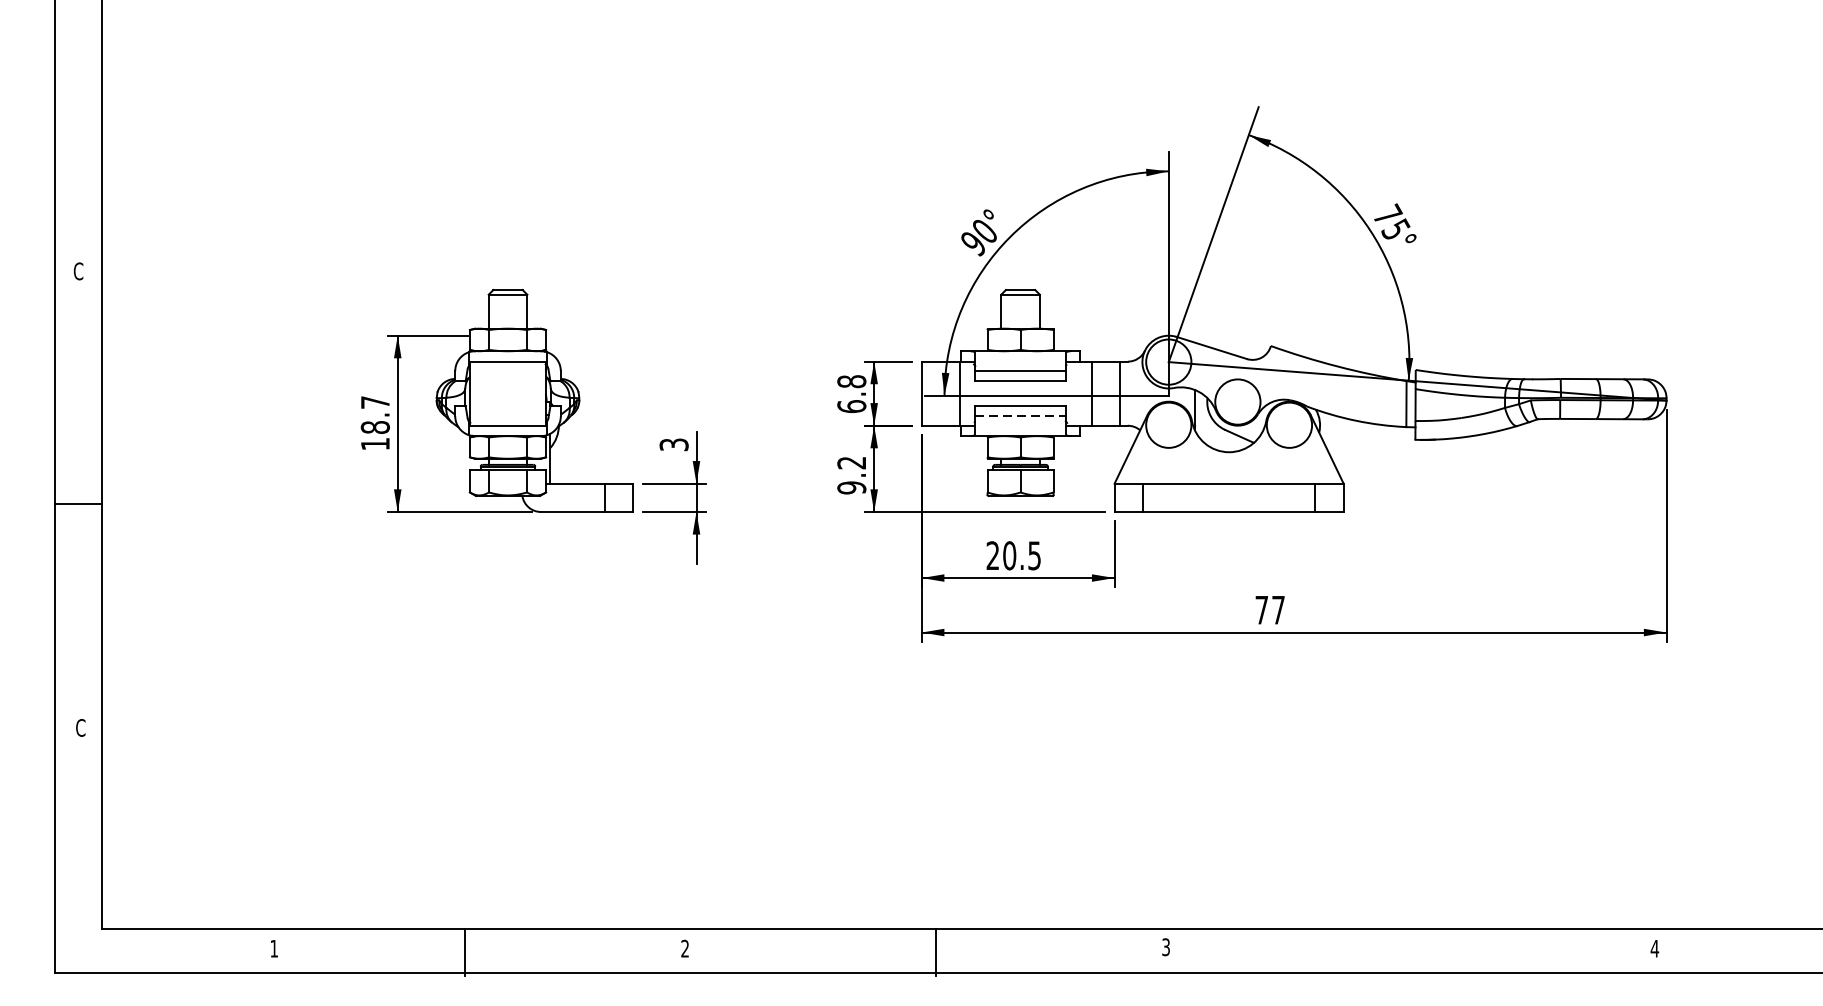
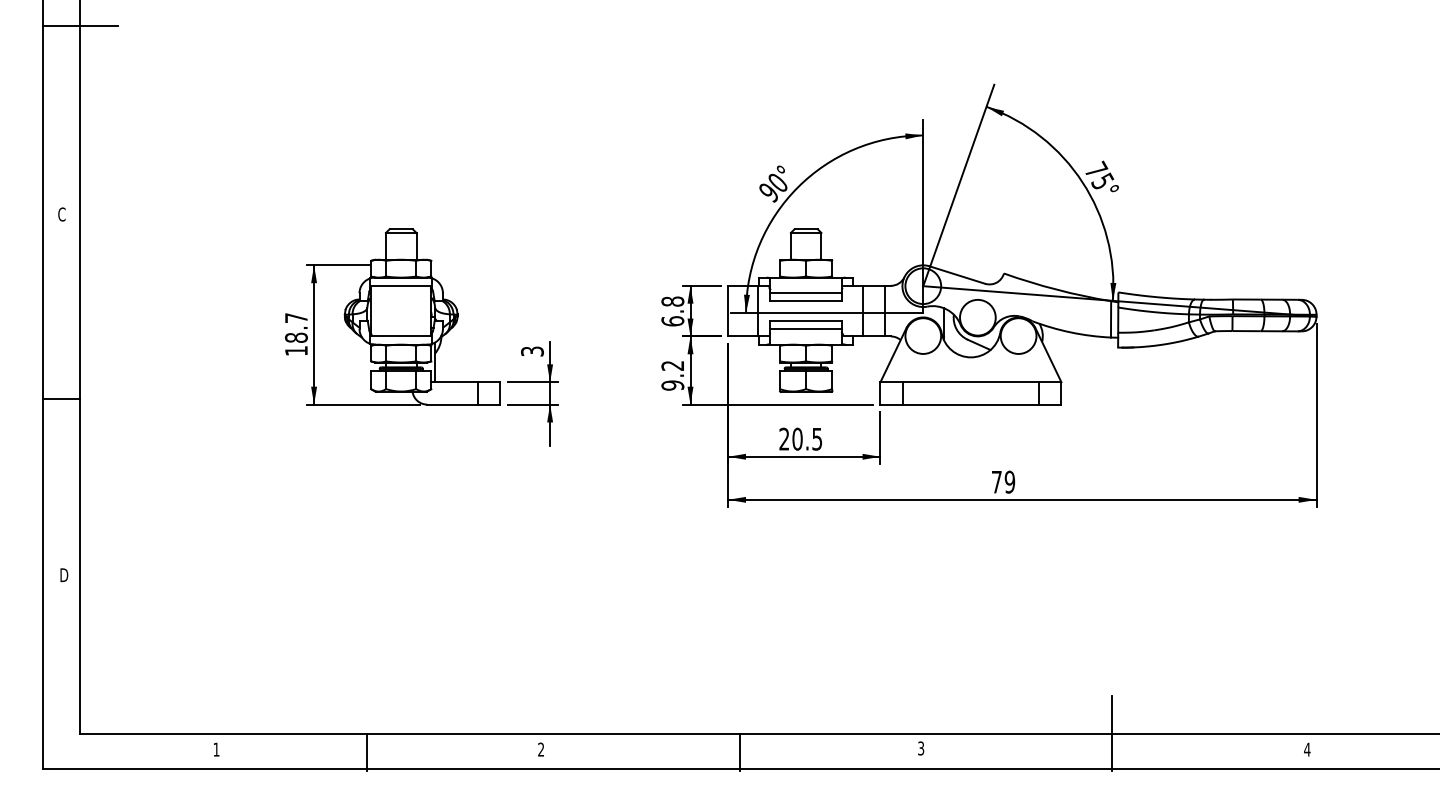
line: (102, 33) -> (80, 26), added
line: (1020, 416) -> (806, 329), dashed -> solid
text: (1277, 609) -> (1009, 481), 77 -> 79
text: (81, 728) -> (64, 575), C -> D
line: (1407, 928) -> (1111, 733), added

